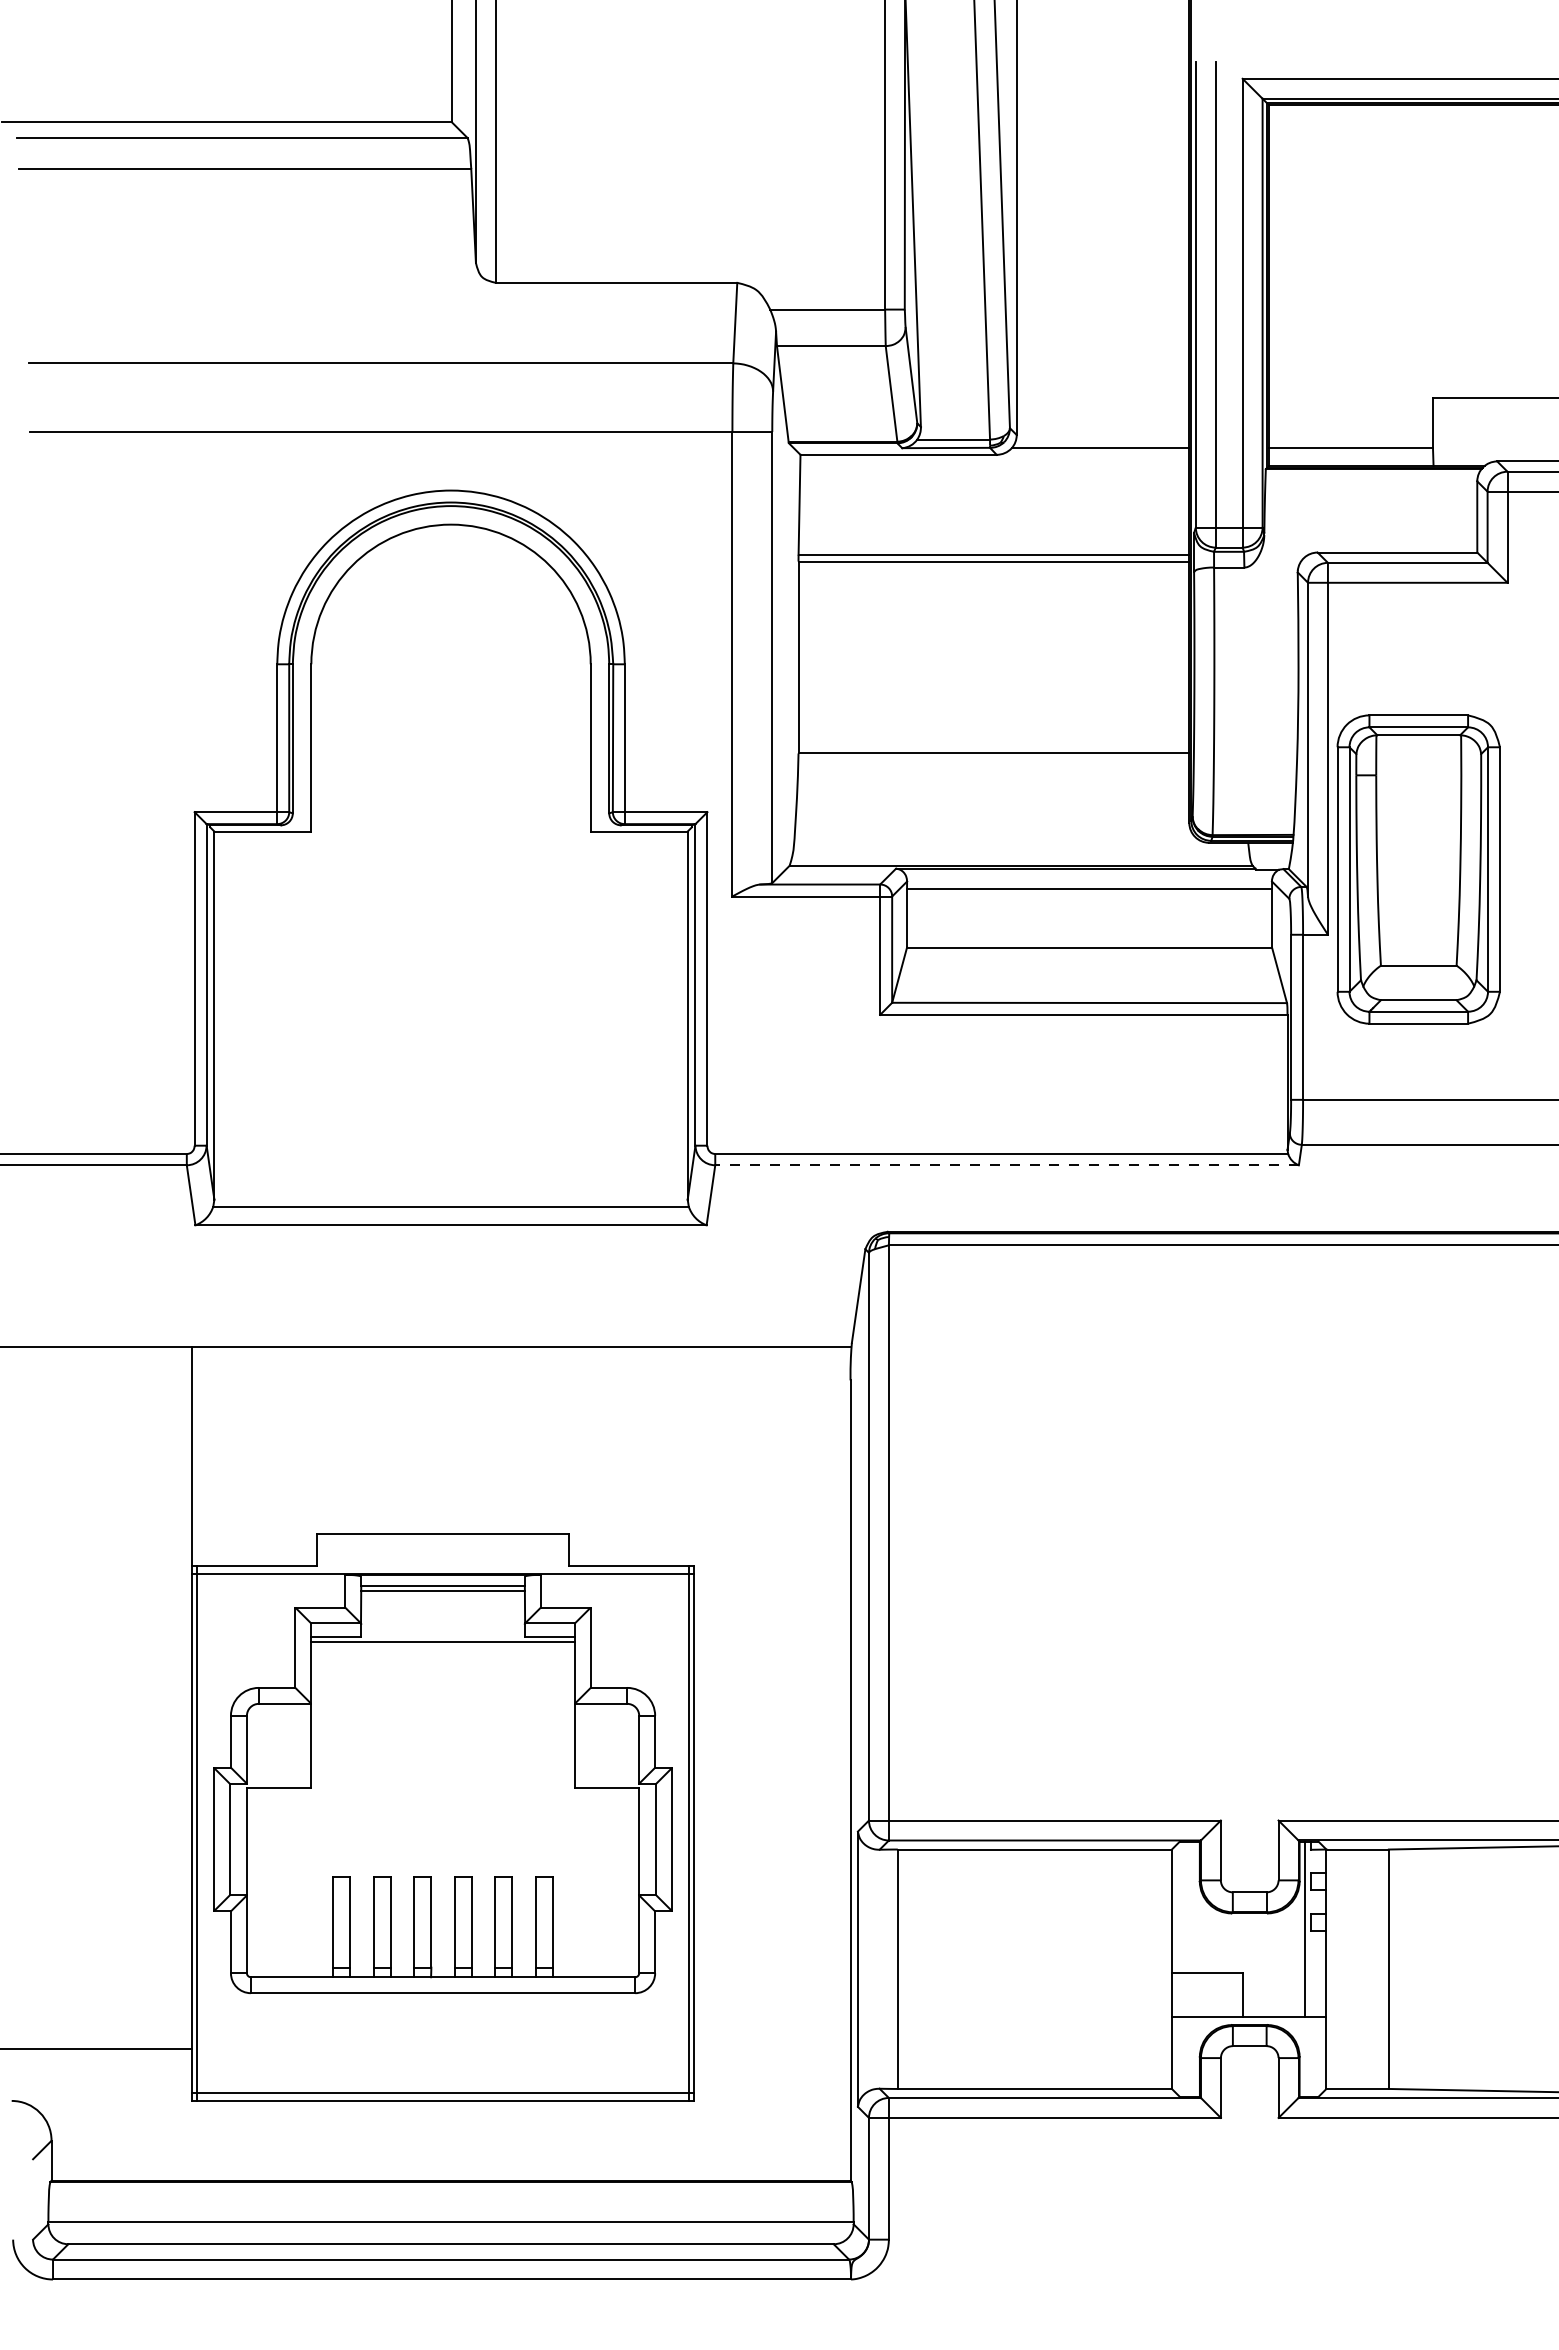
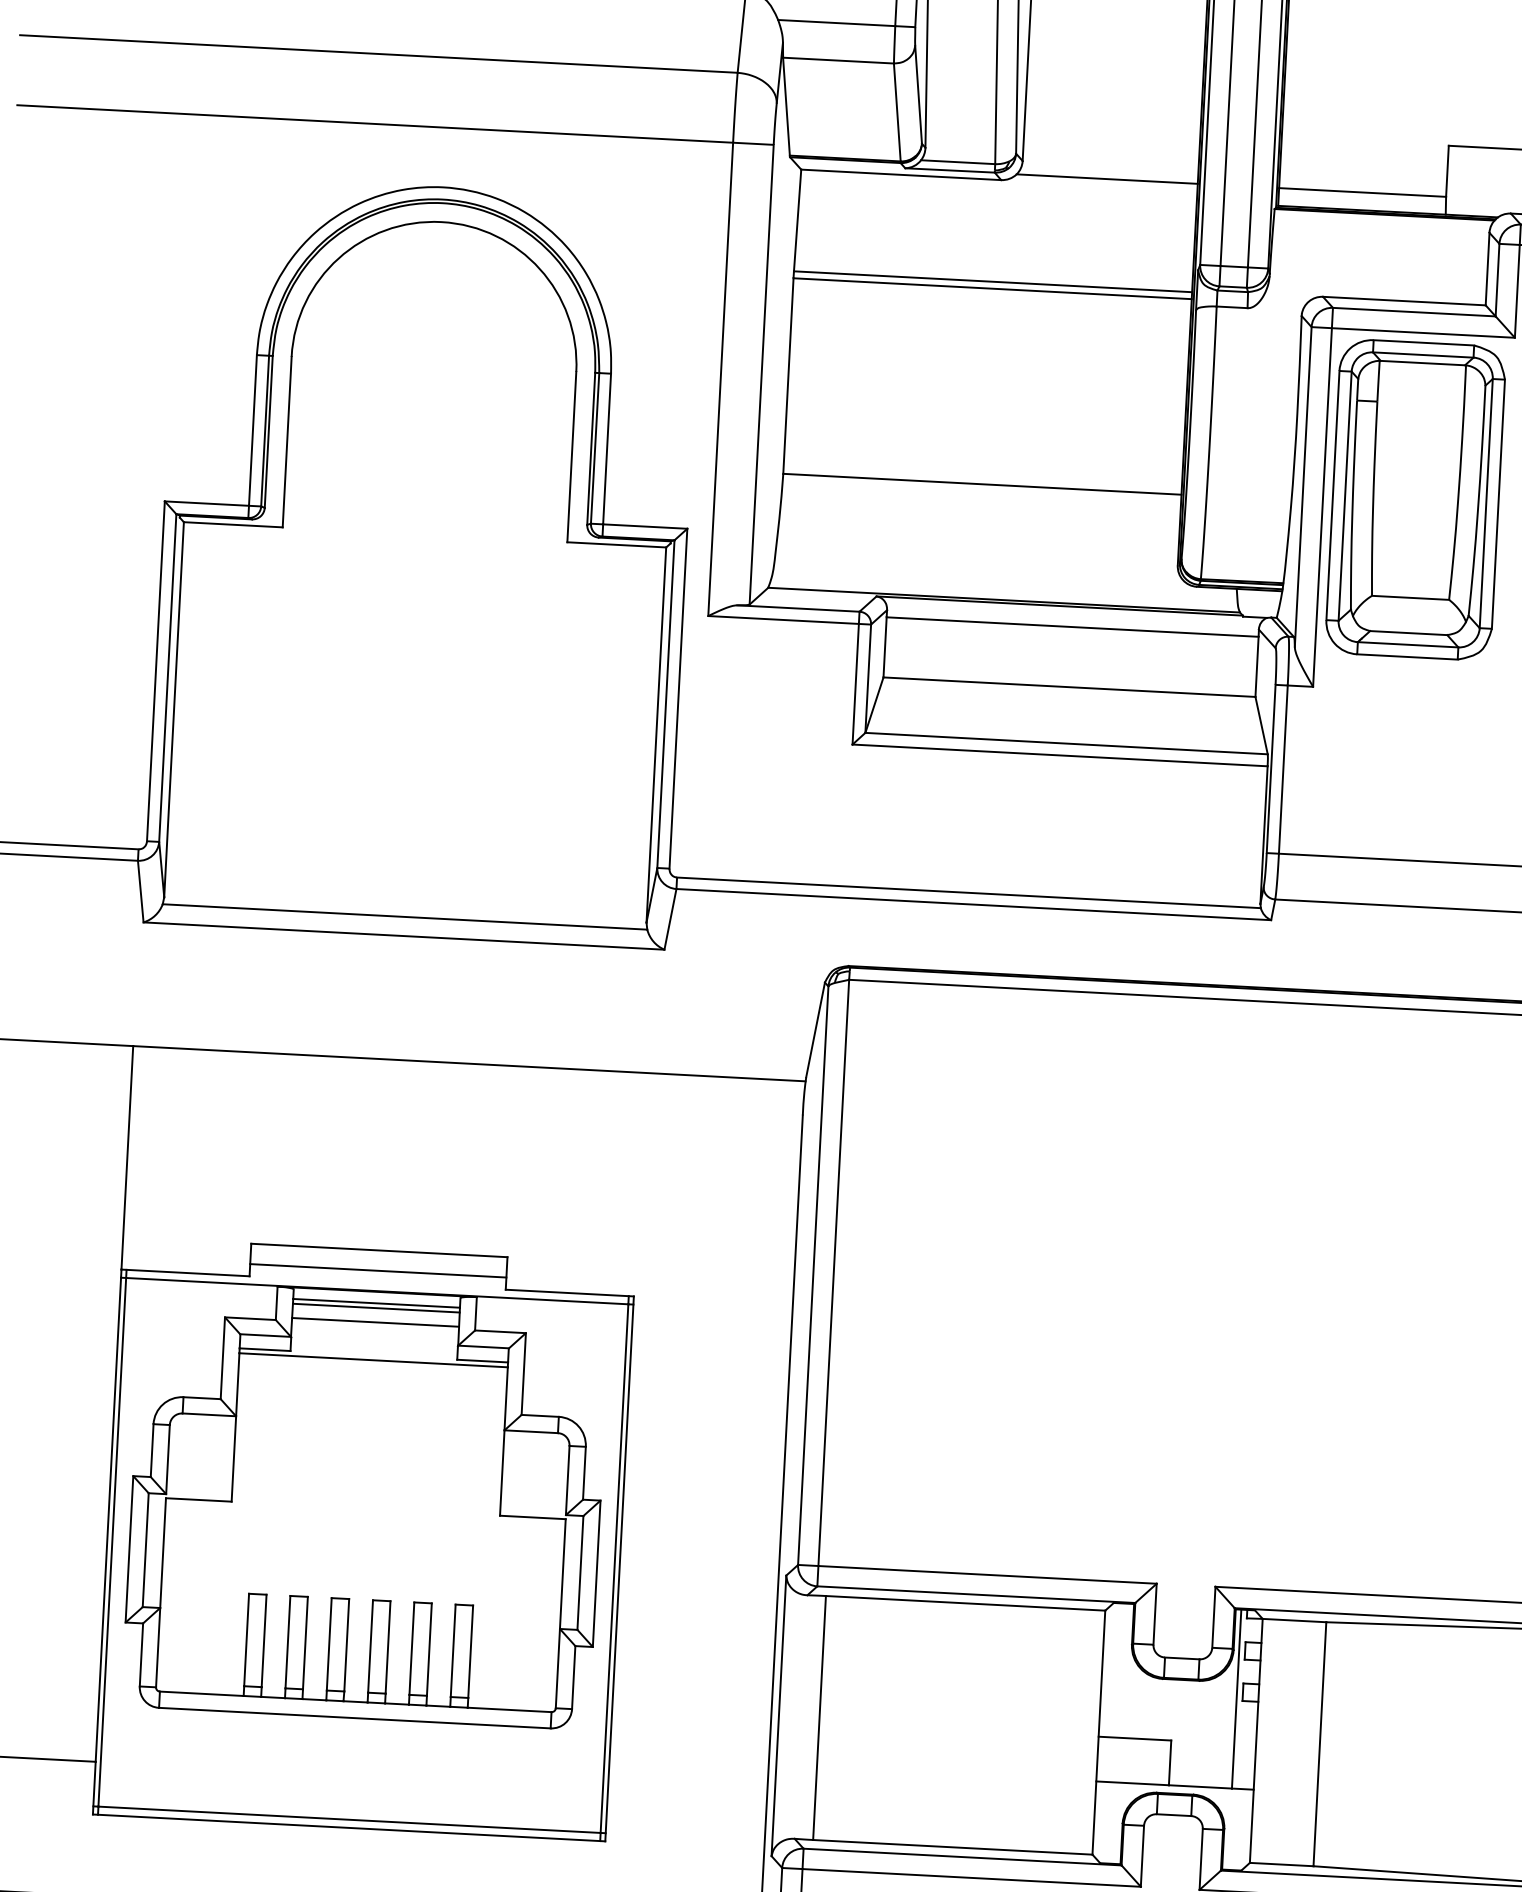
part: (1418, 869) -> (1415, 499), moved
line: (1007, 1165) -> (974, 904), dashed -> solid
line: (442, 1554) -> (377, 1271), added
line: (442, 1604) -> (375, 1322), added

